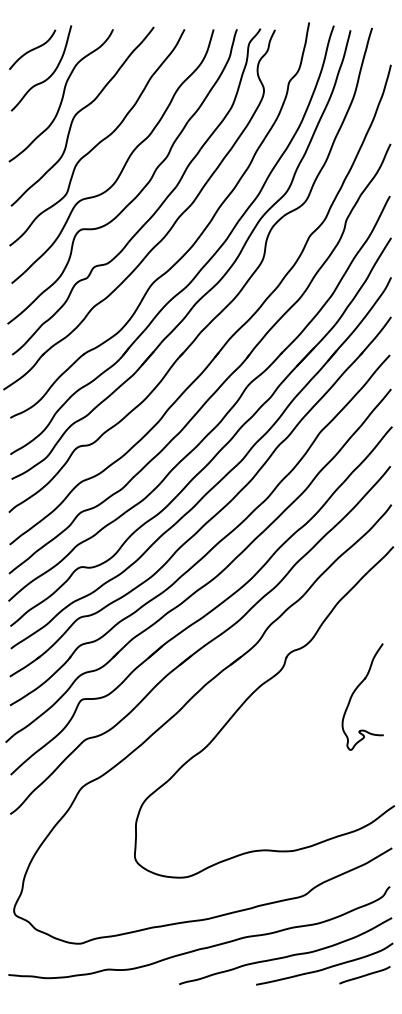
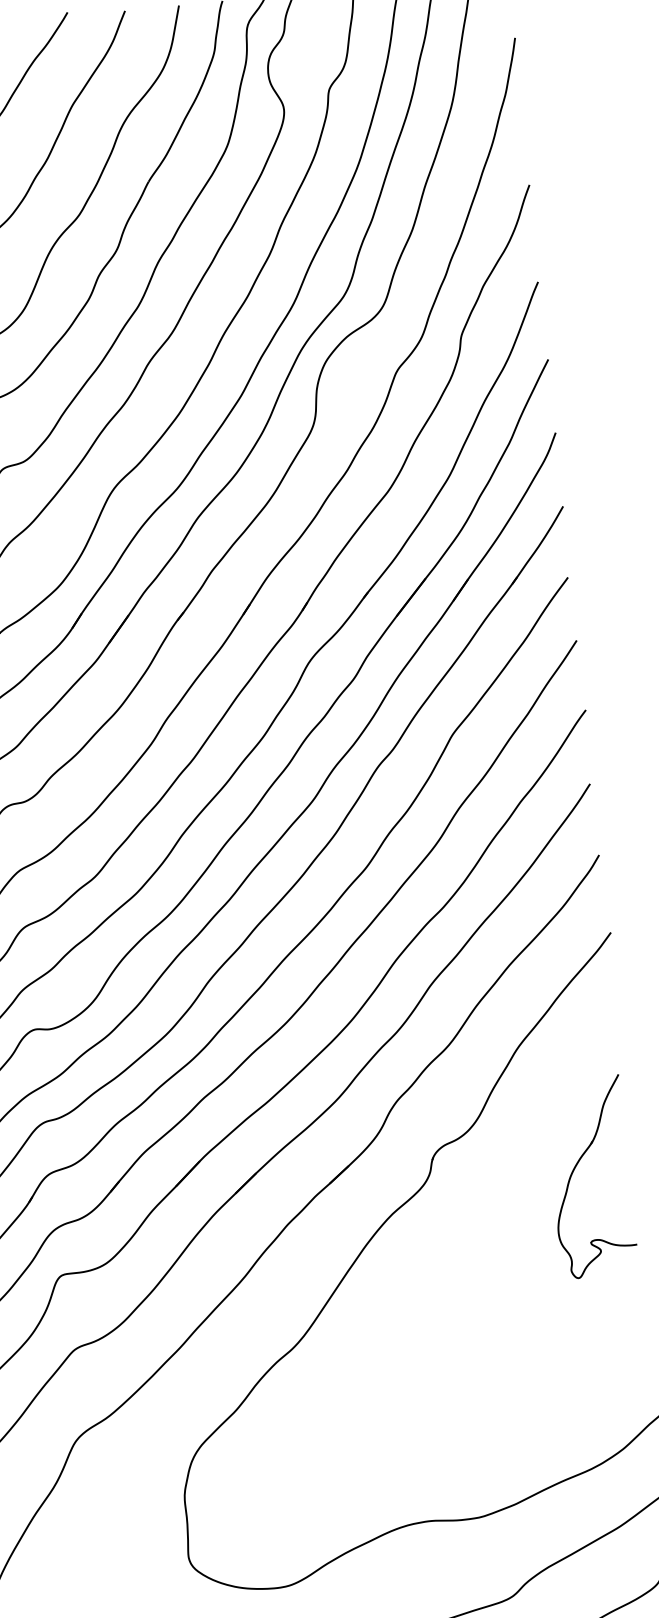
part: (356, 690) -> (578, 1166), moved

